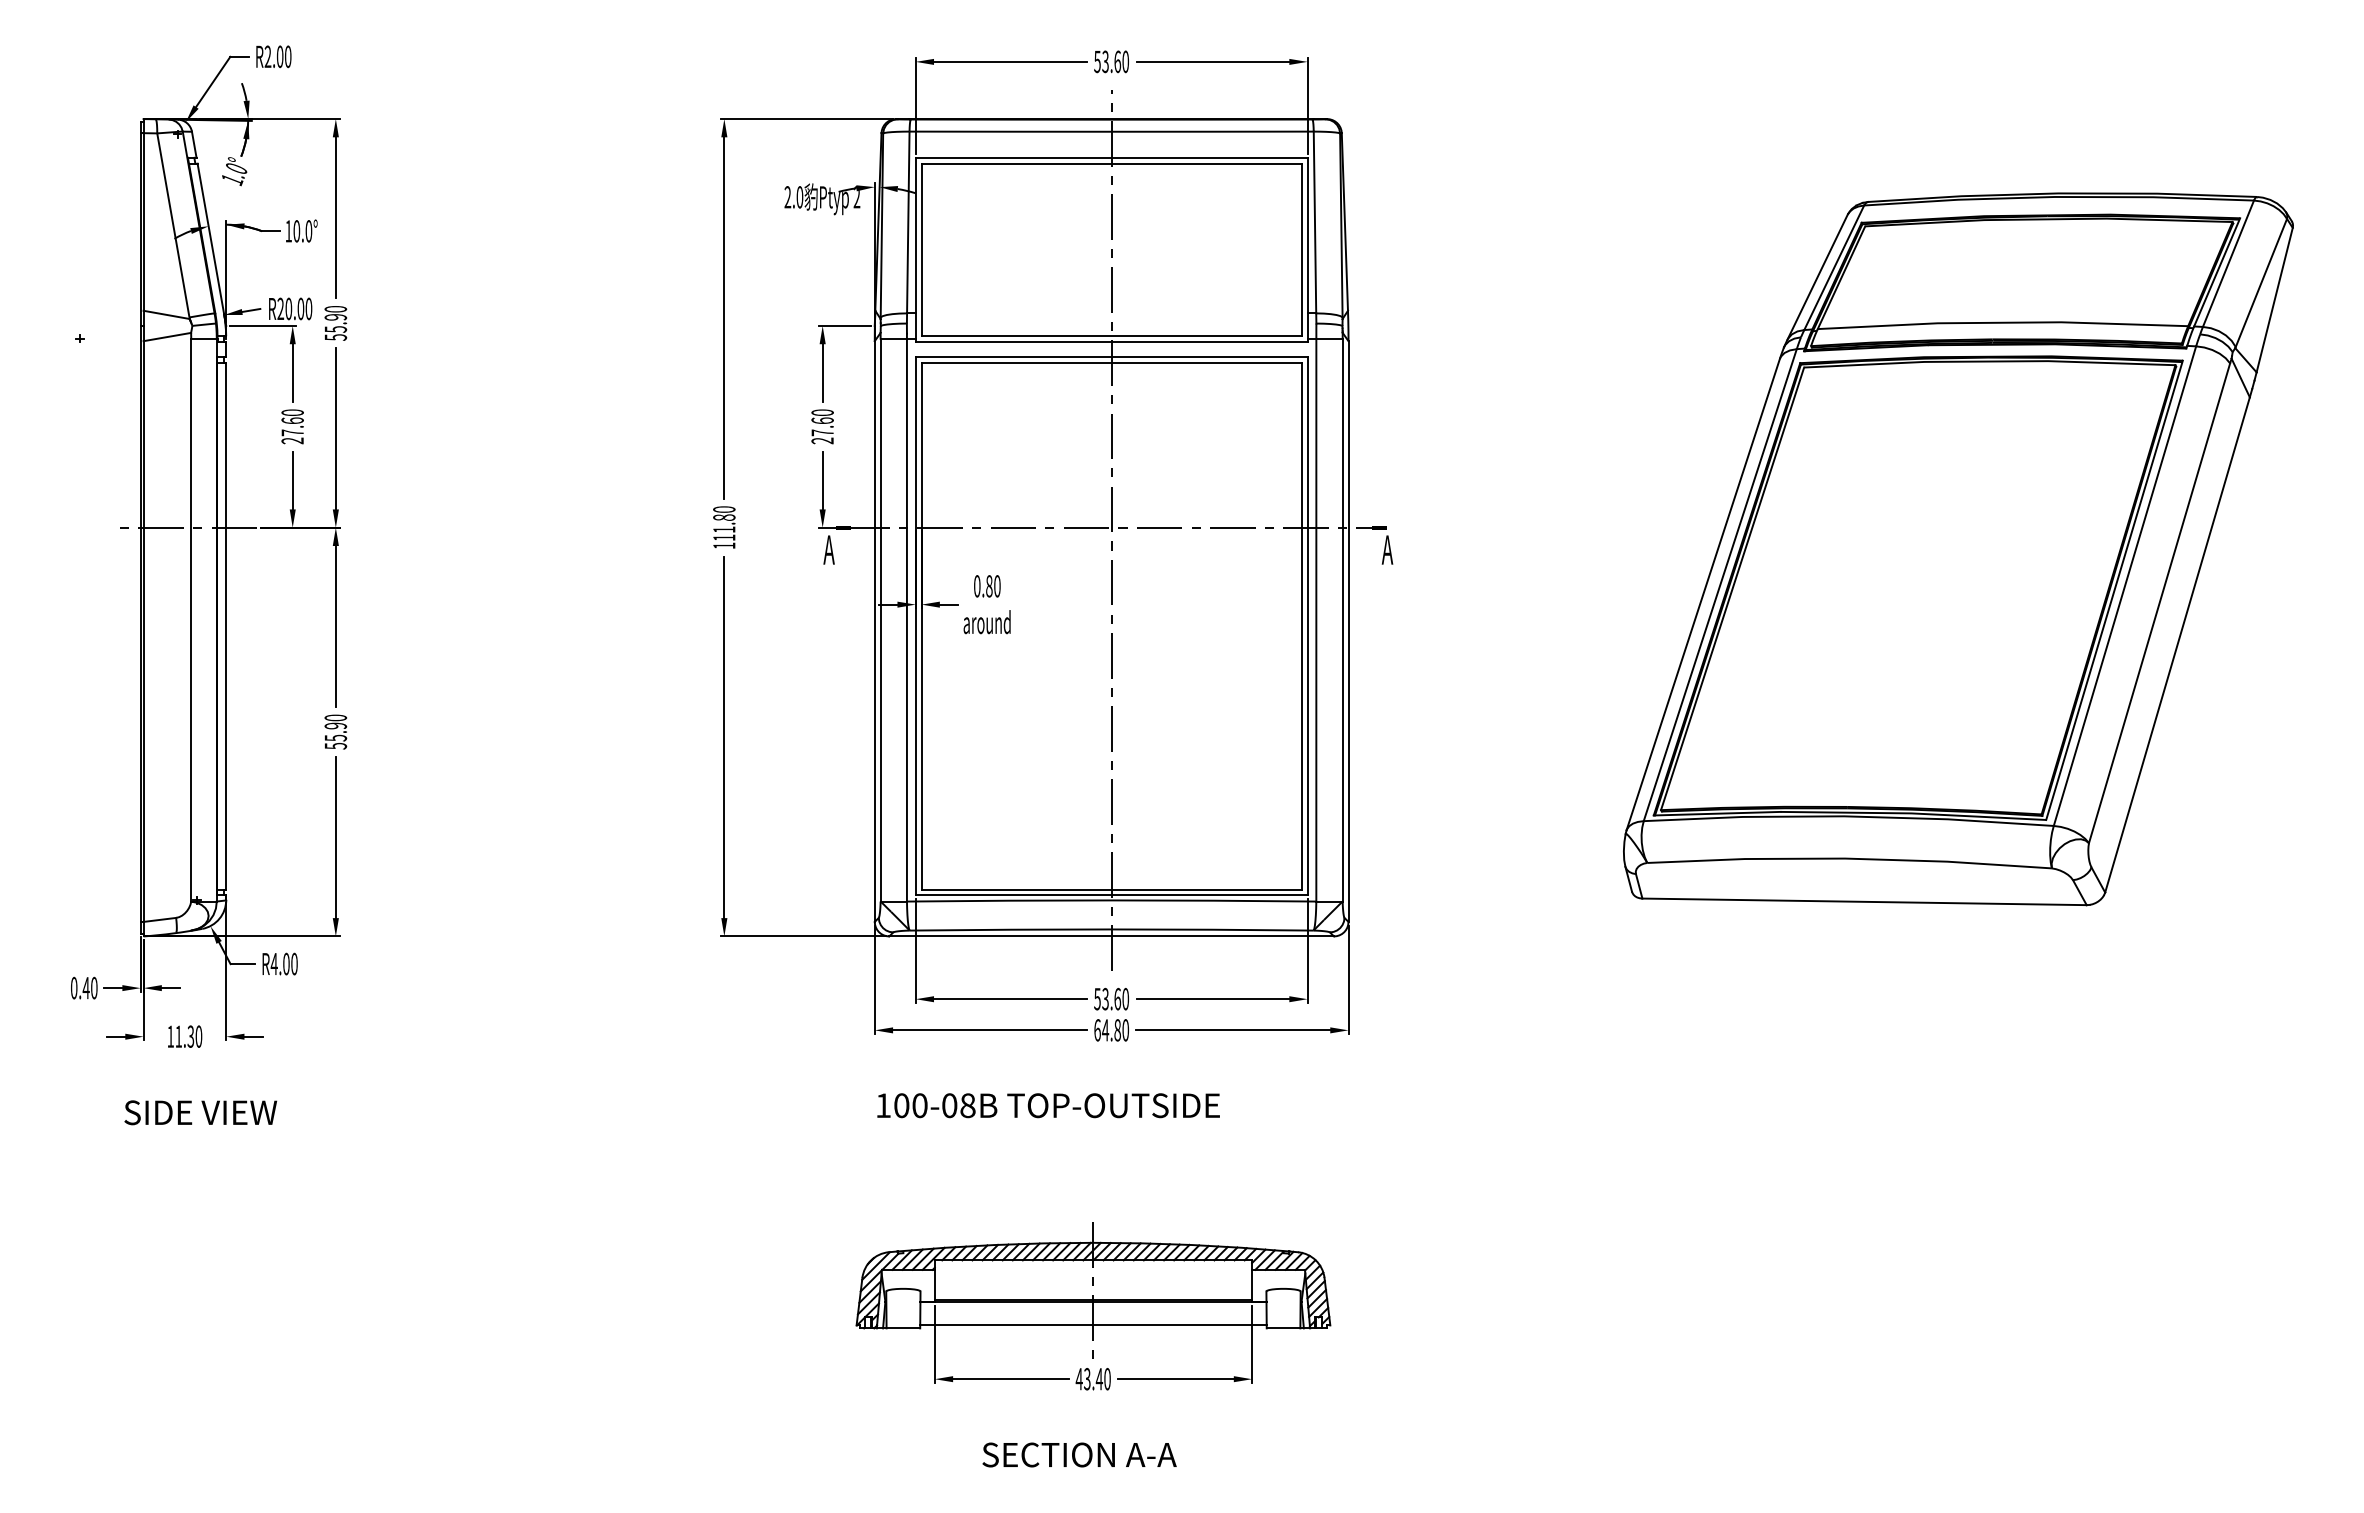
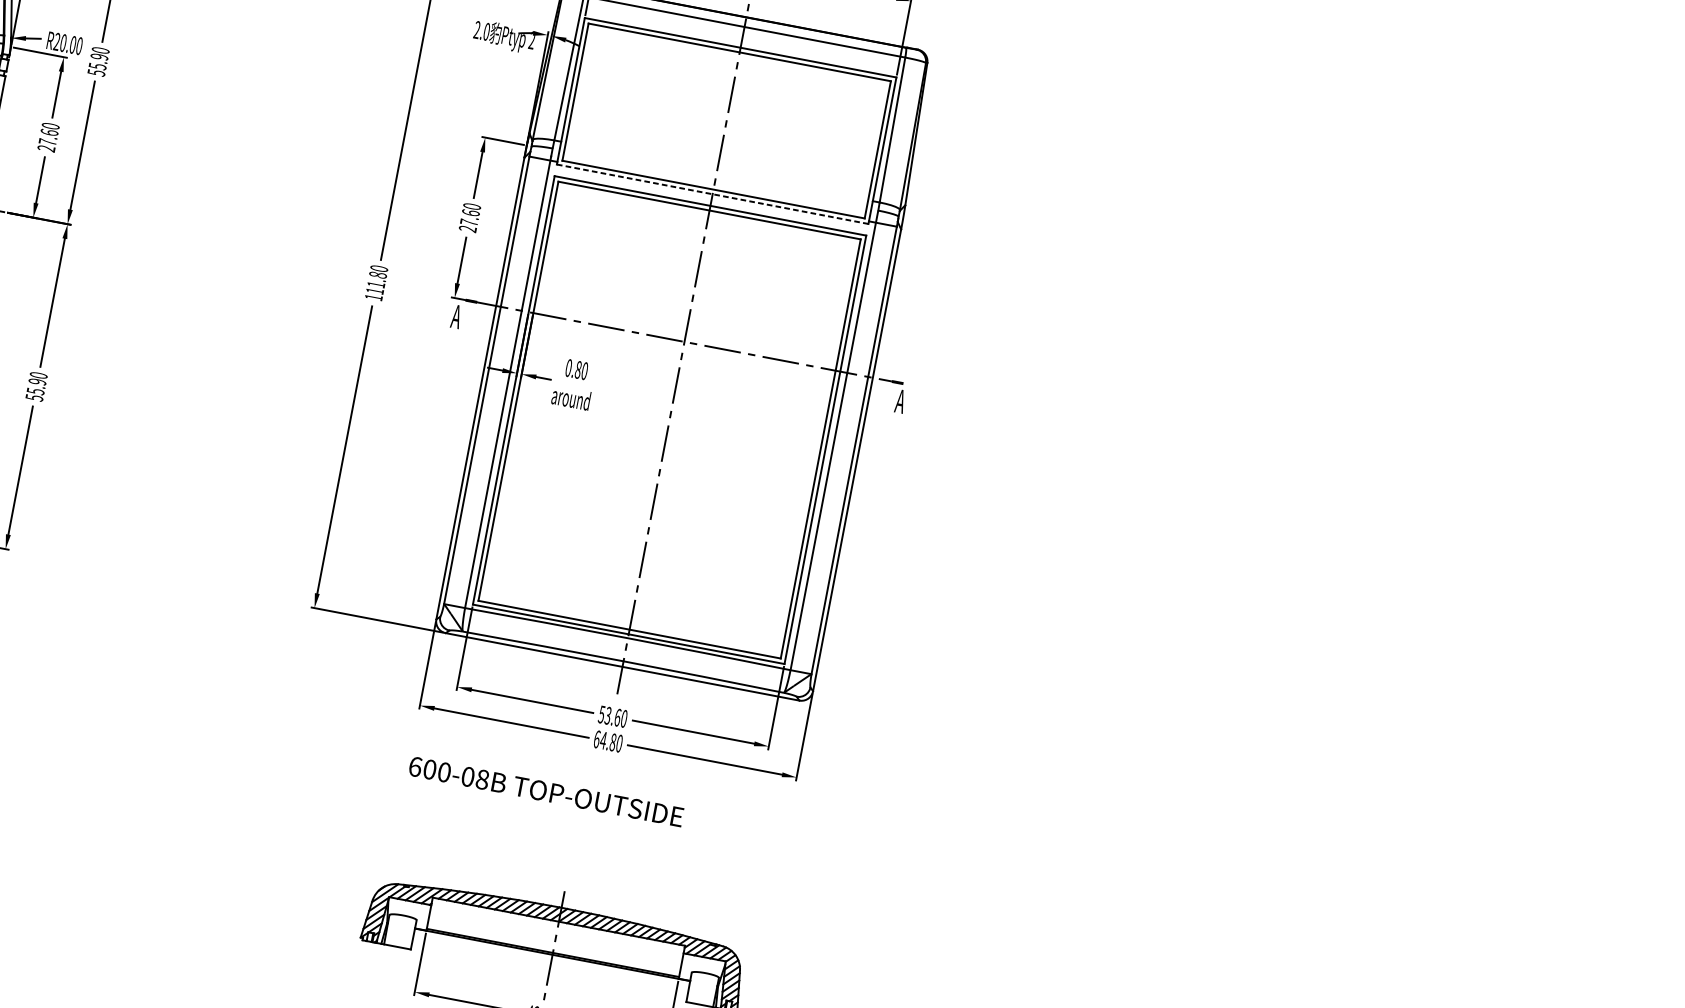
line: (1111, 342) -> (712, 194), solid -> dashed
part: (1958, 549) -> (1354, 487), removed
text: (883, 1105) -> (415, 766), 100-08B -> 600-08B
line: (1093, 1325) -> (549, 973), removed

